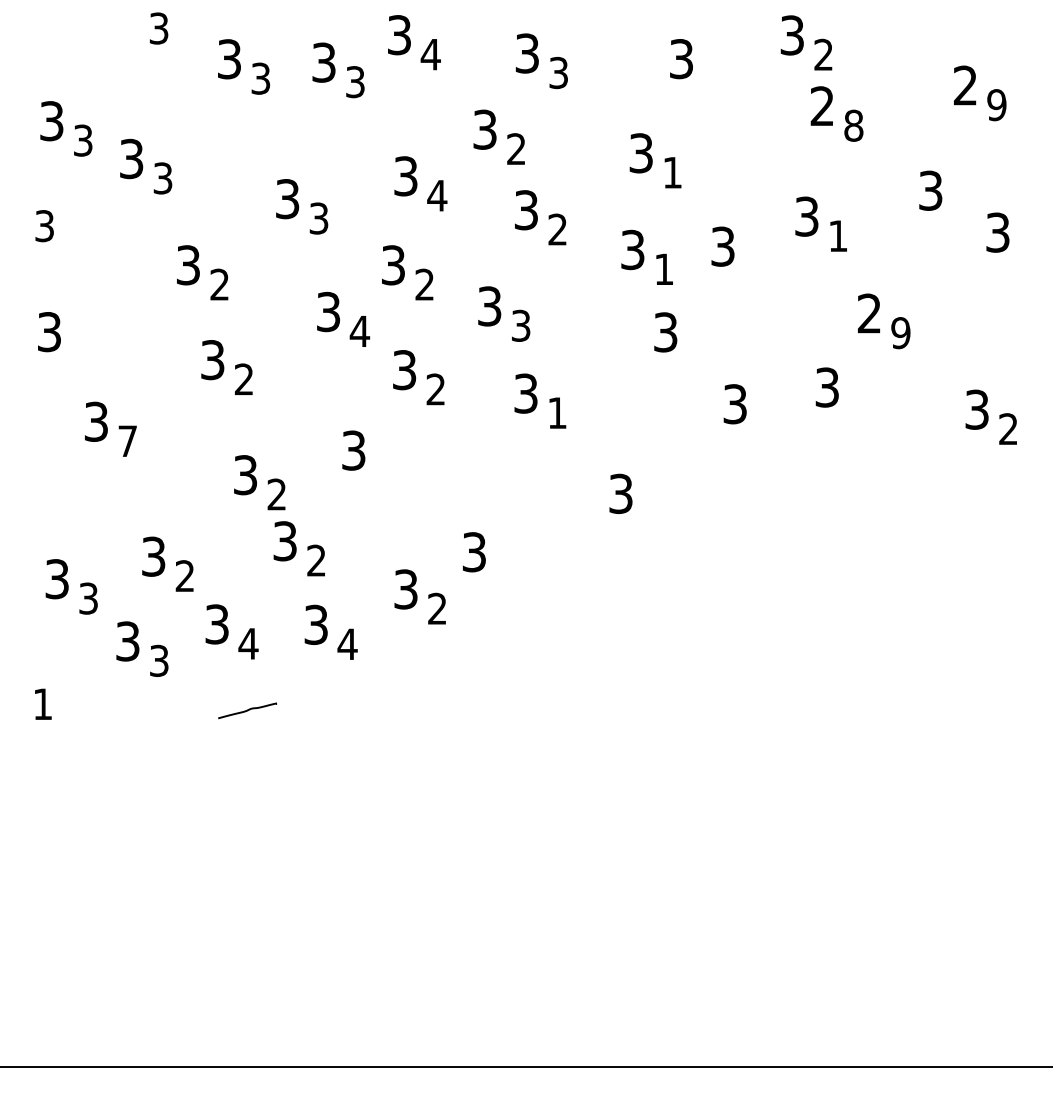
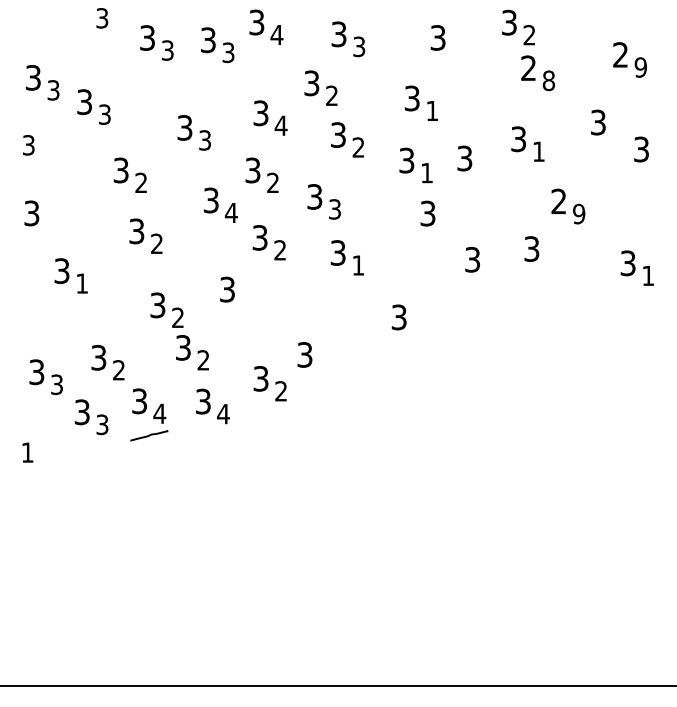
text: (1007, 428) -> (647, 275), 2 -> 1
text: (126, 441) -> (81, 283), 7 -> 1
line: (248, 710) -> (149, 435), moved

